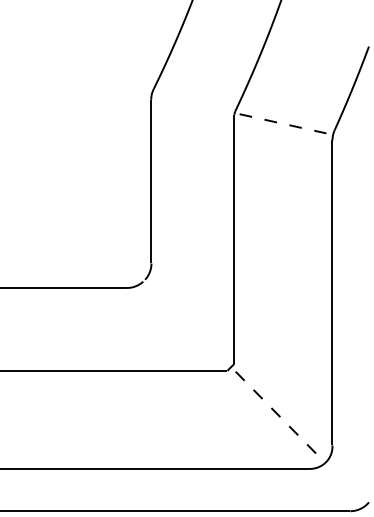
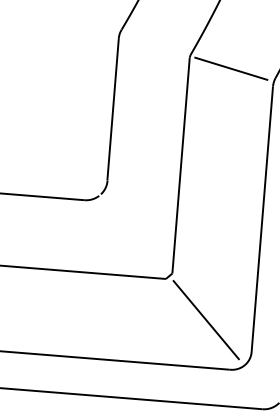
line: (283, 123) -> (231, 68), dashed -> solid
line: (277, 414) -> (206, 320), dashed -> solid

